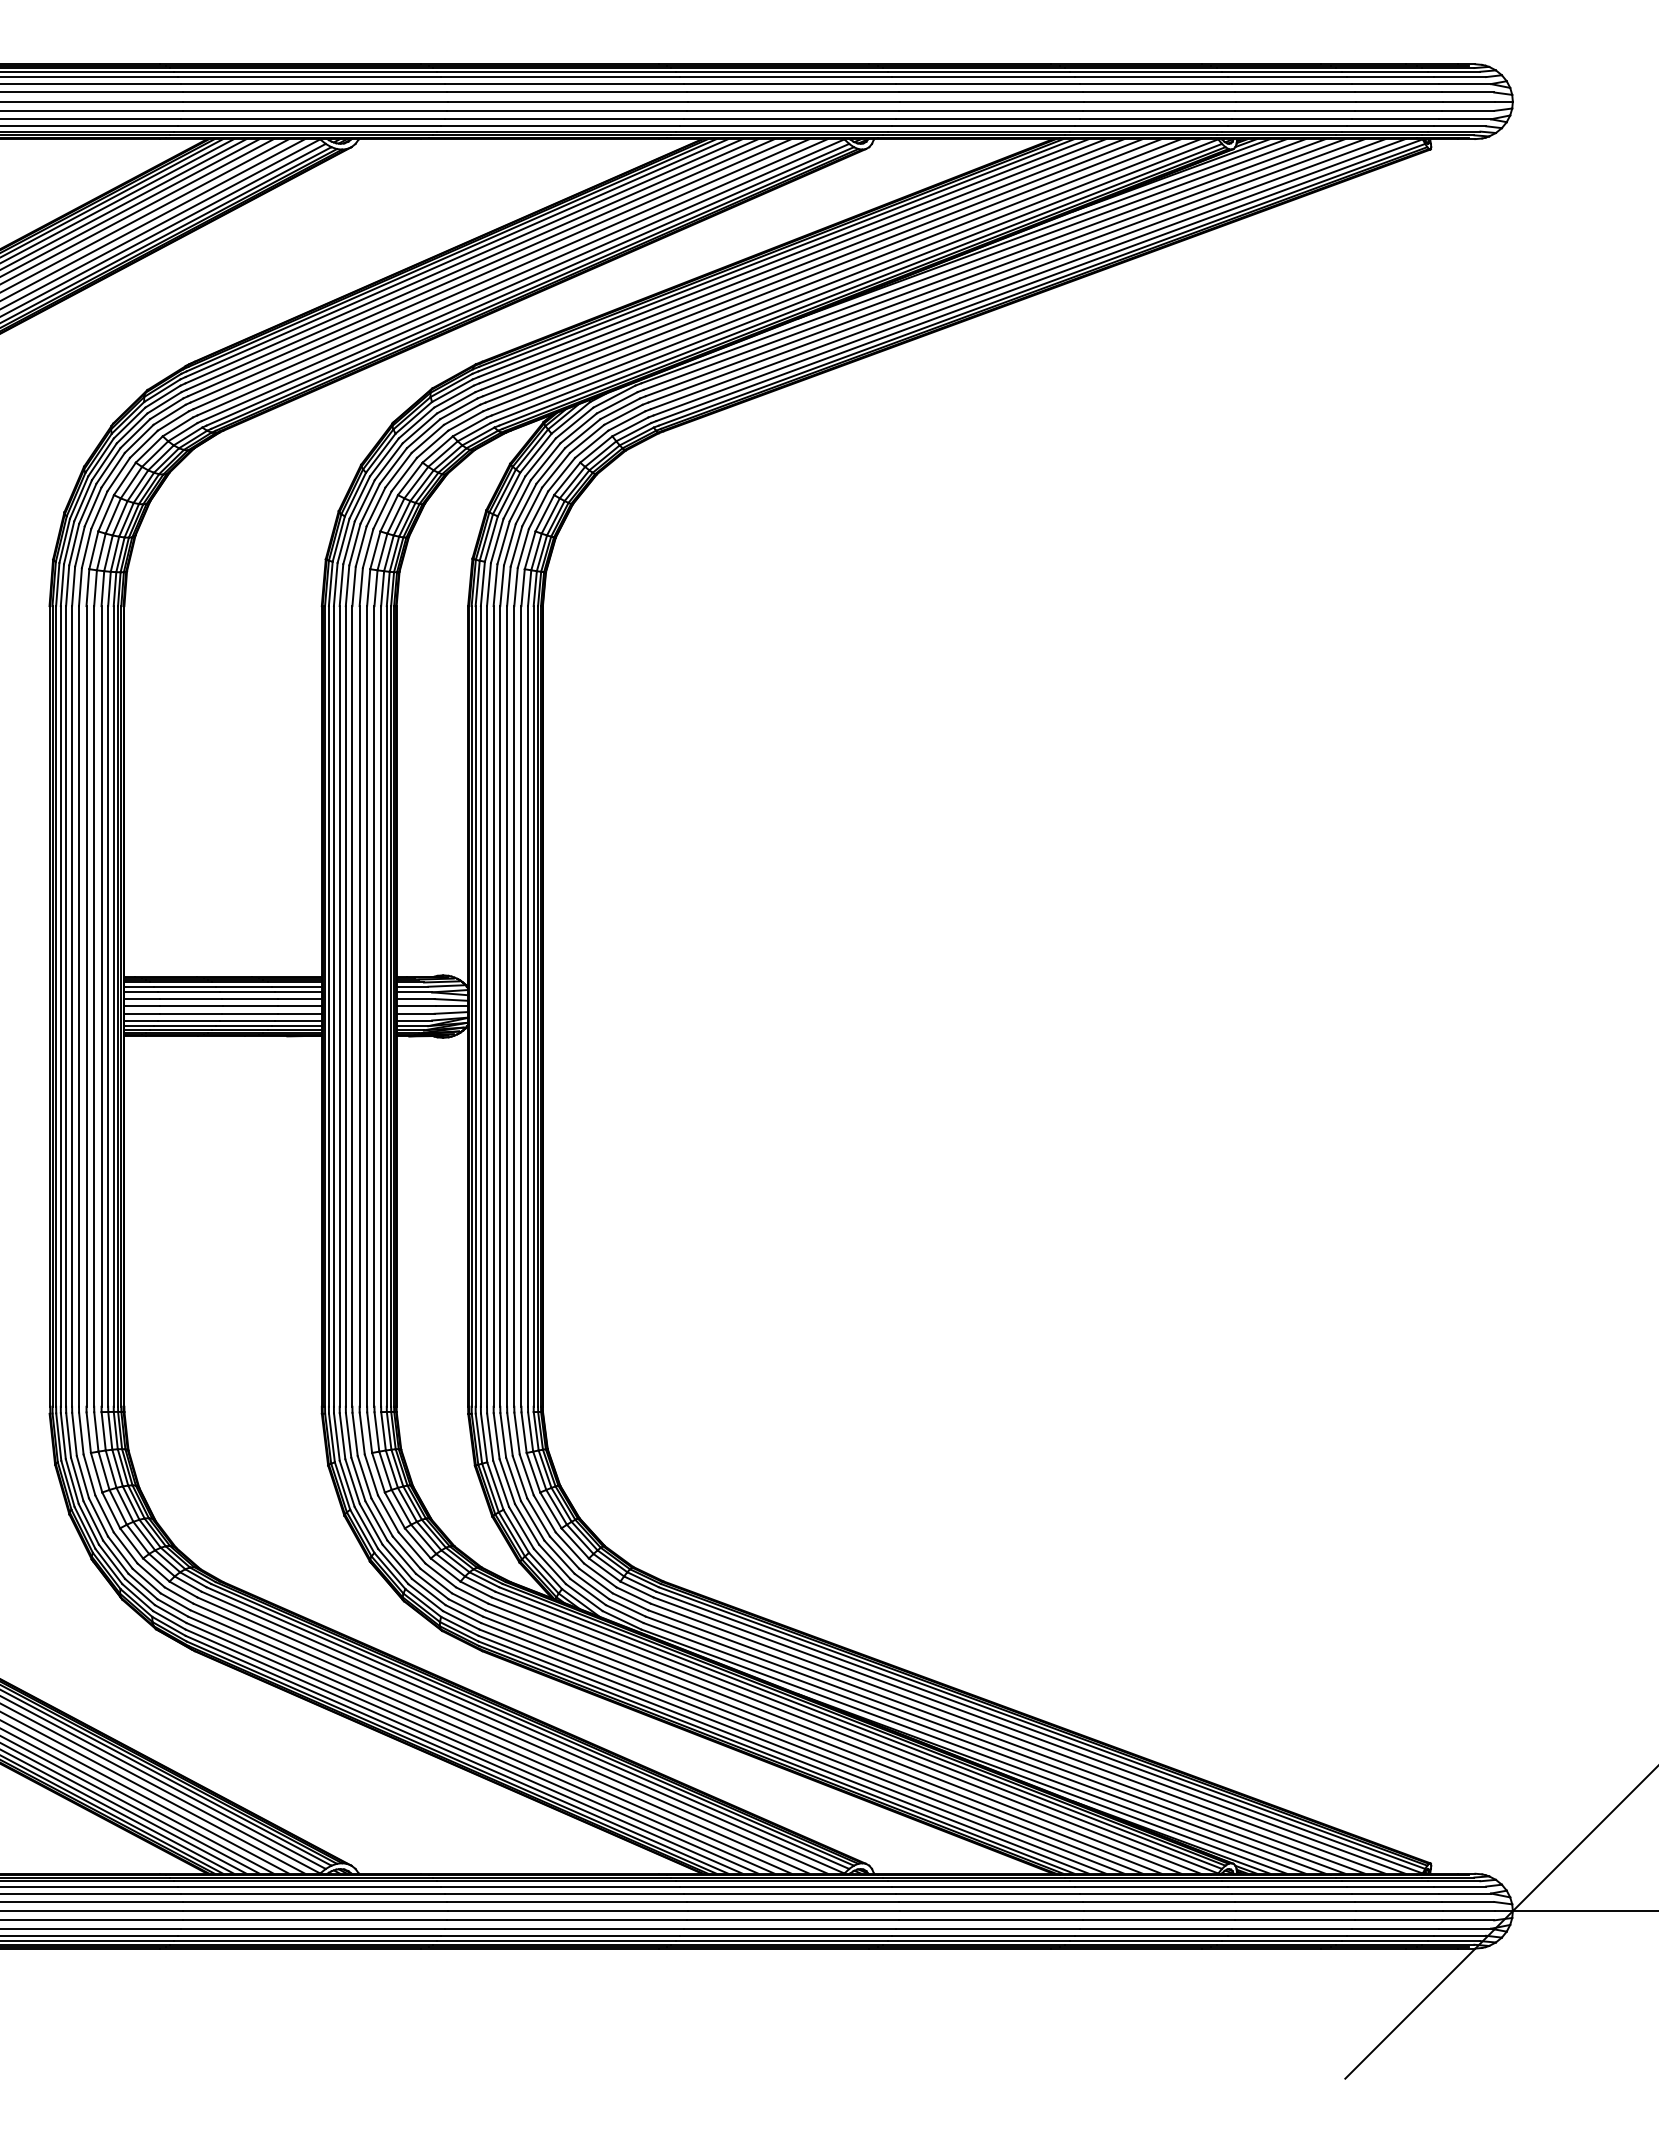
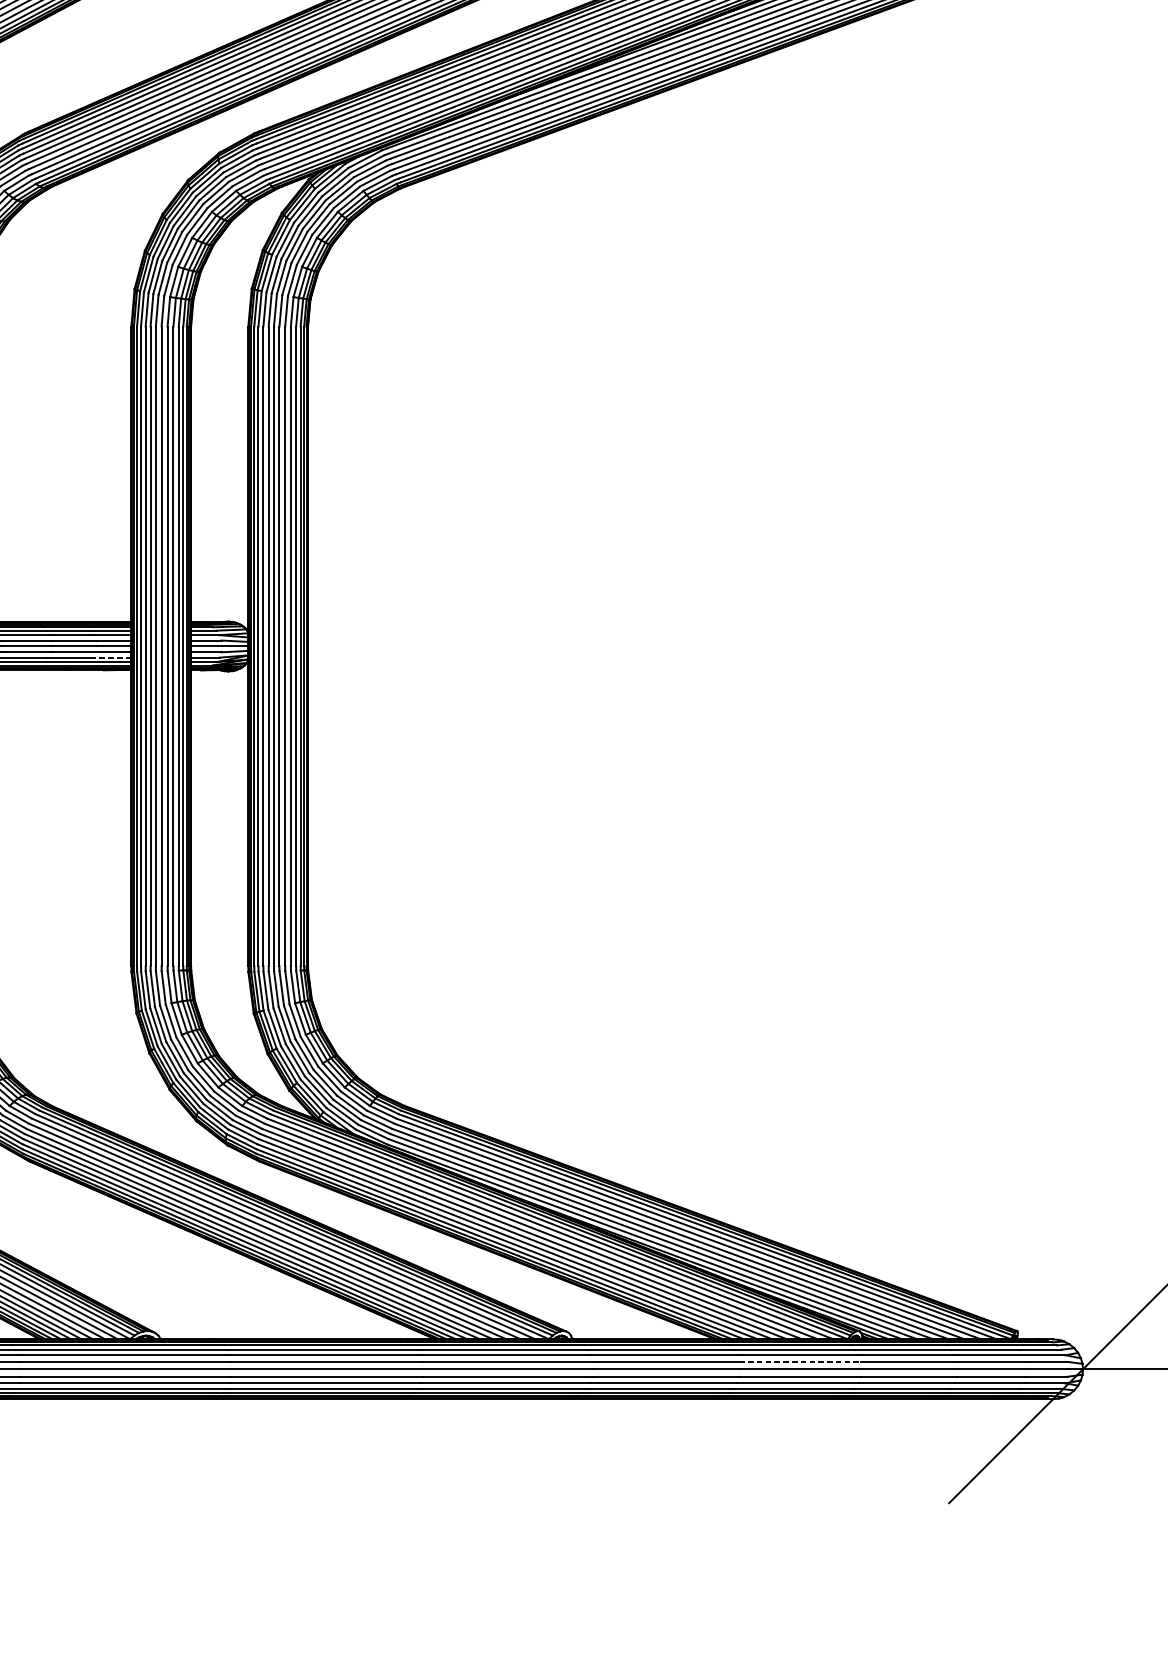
line: (298, 1020) -> (112, 657), solid -> dashed
line: (1159, 1901) -> (800, 1361), solid -> dashed

